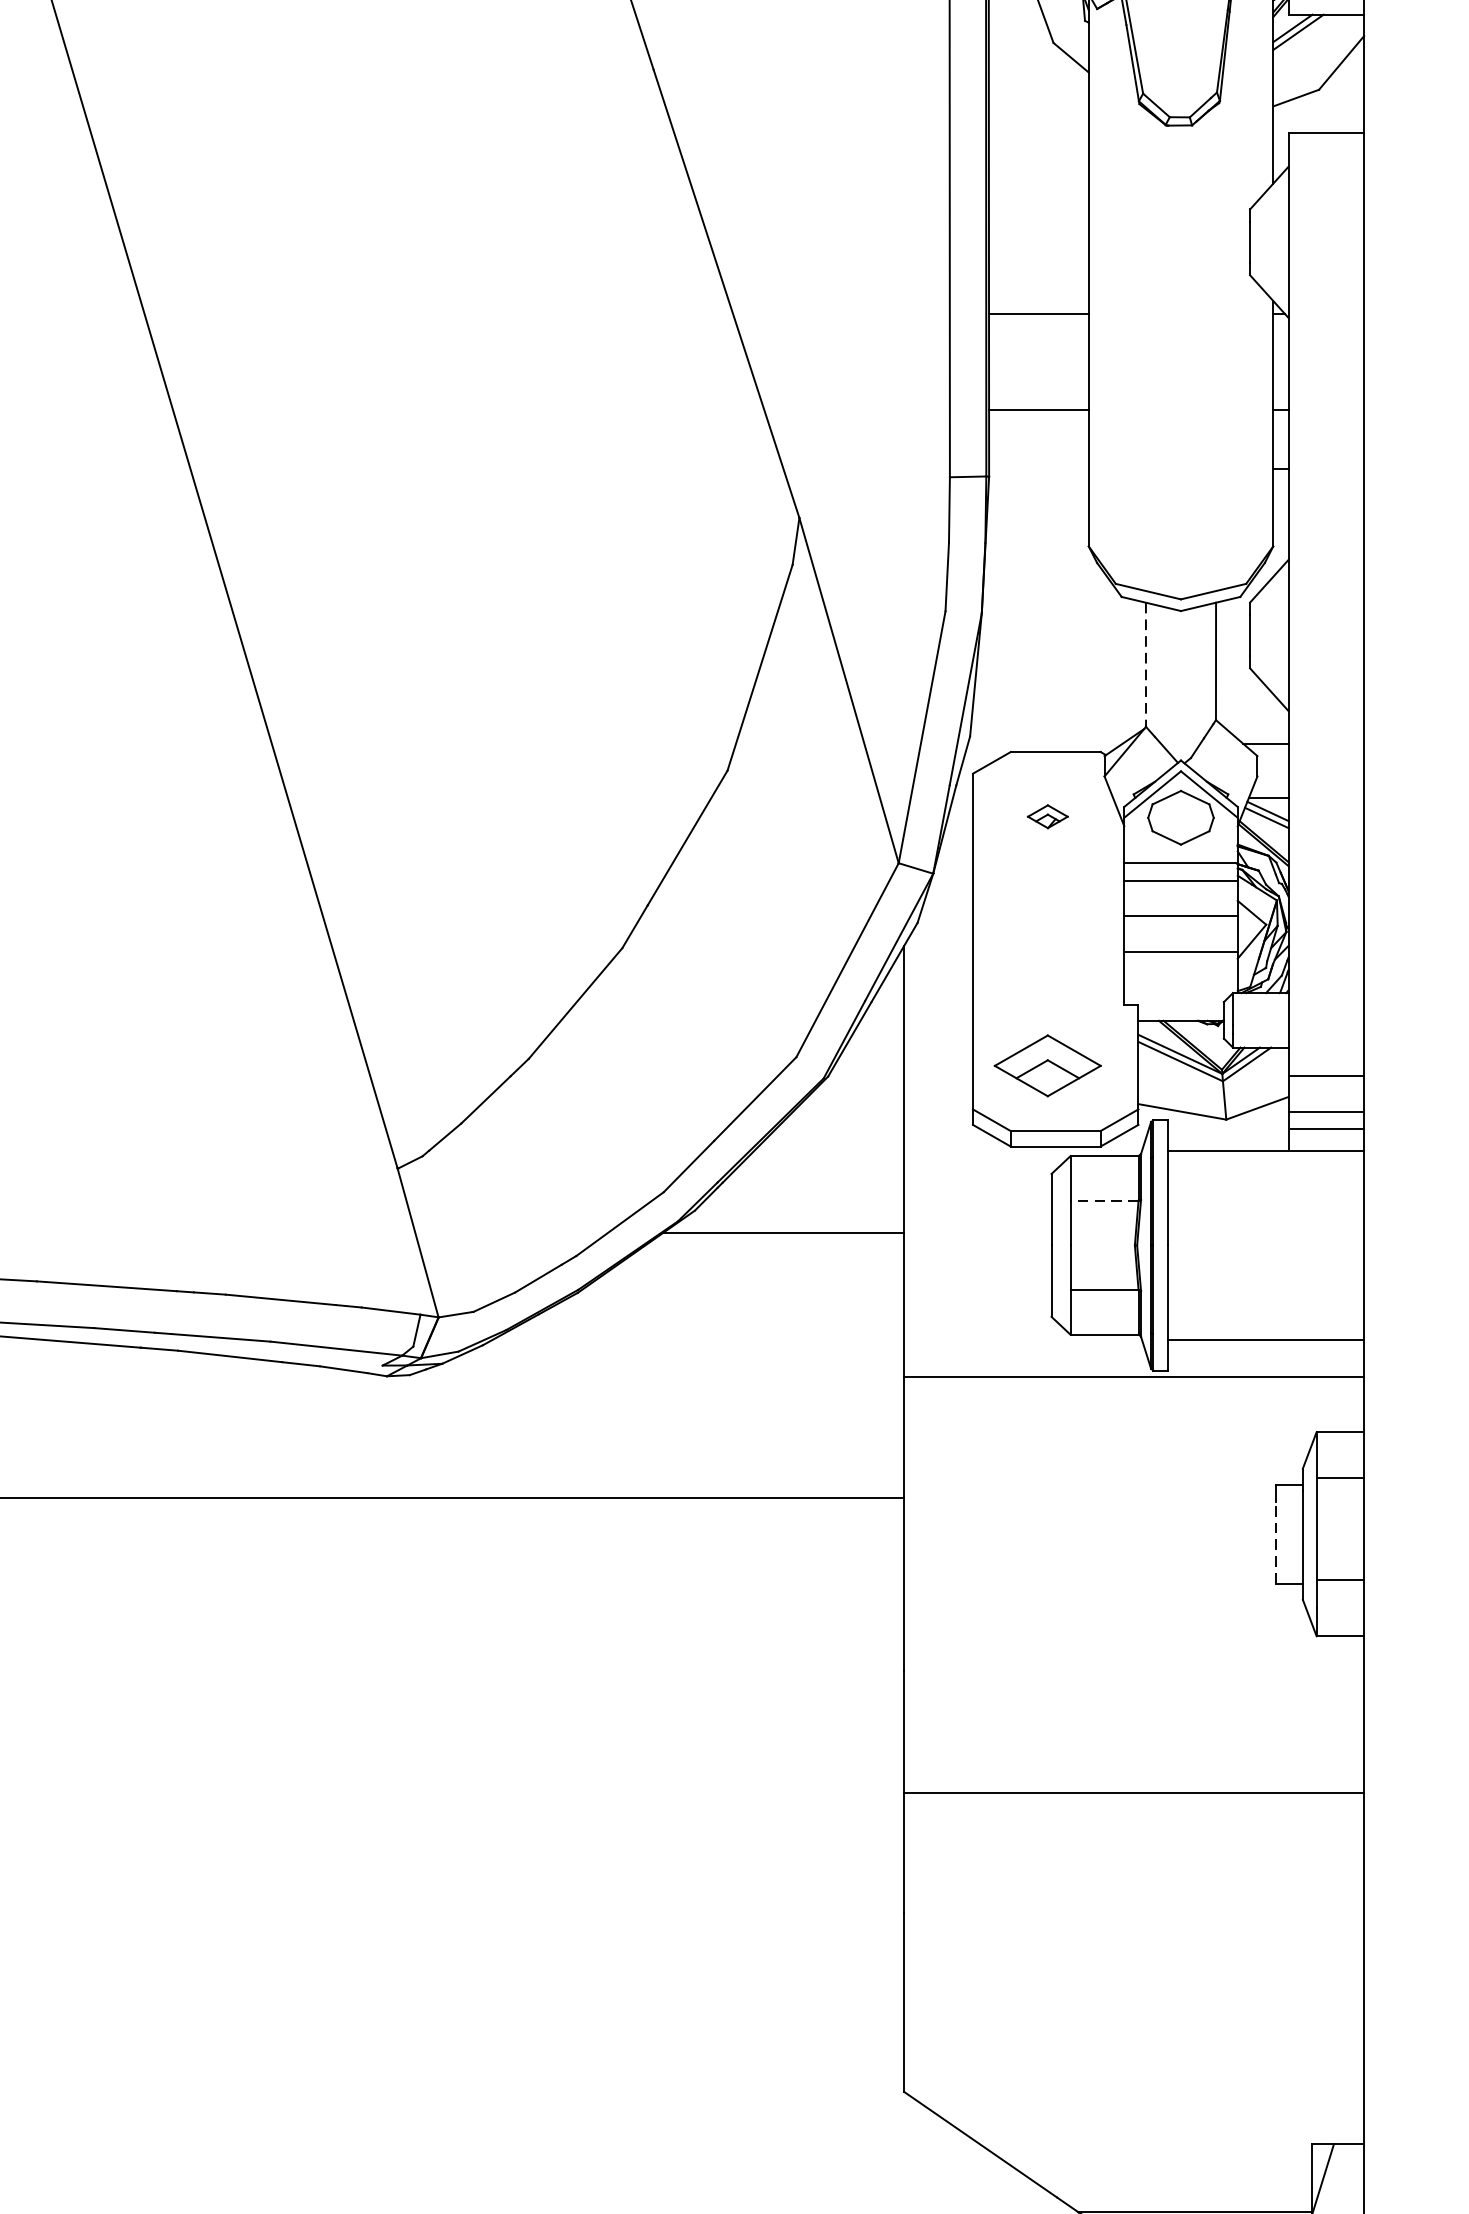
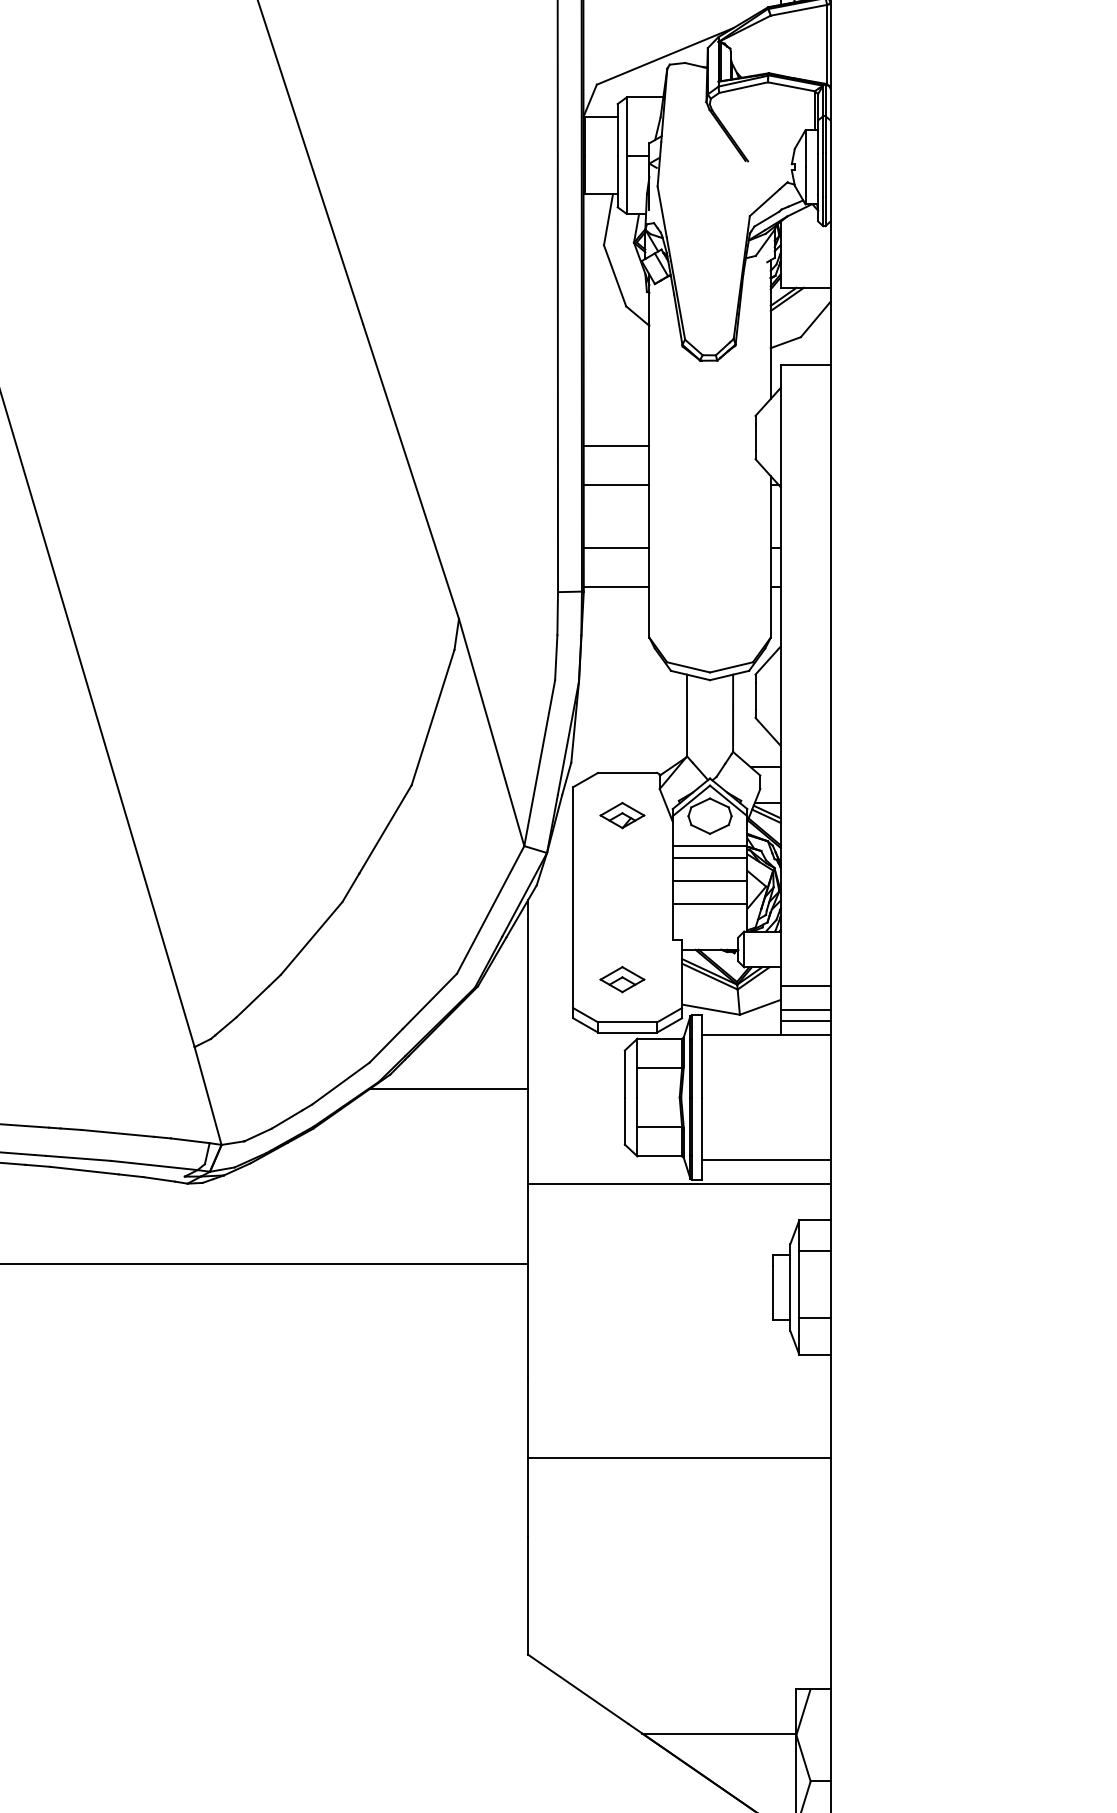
line: (1038, 254) -> (616, 445), added
line: (1038, 468) -> (616, 586), added
line: (1146, 664) -> (687, 715), dashed -> solid
part: (1047, 816) -> (622, 815), size x1.67
part: (1047, 1065) -> (622, 979), size x0.62
line: (1104, 1201) -> (659, 1068), dashed -> solid
line: (1275, 1543) -> (772, 1293), dashed -> solid

